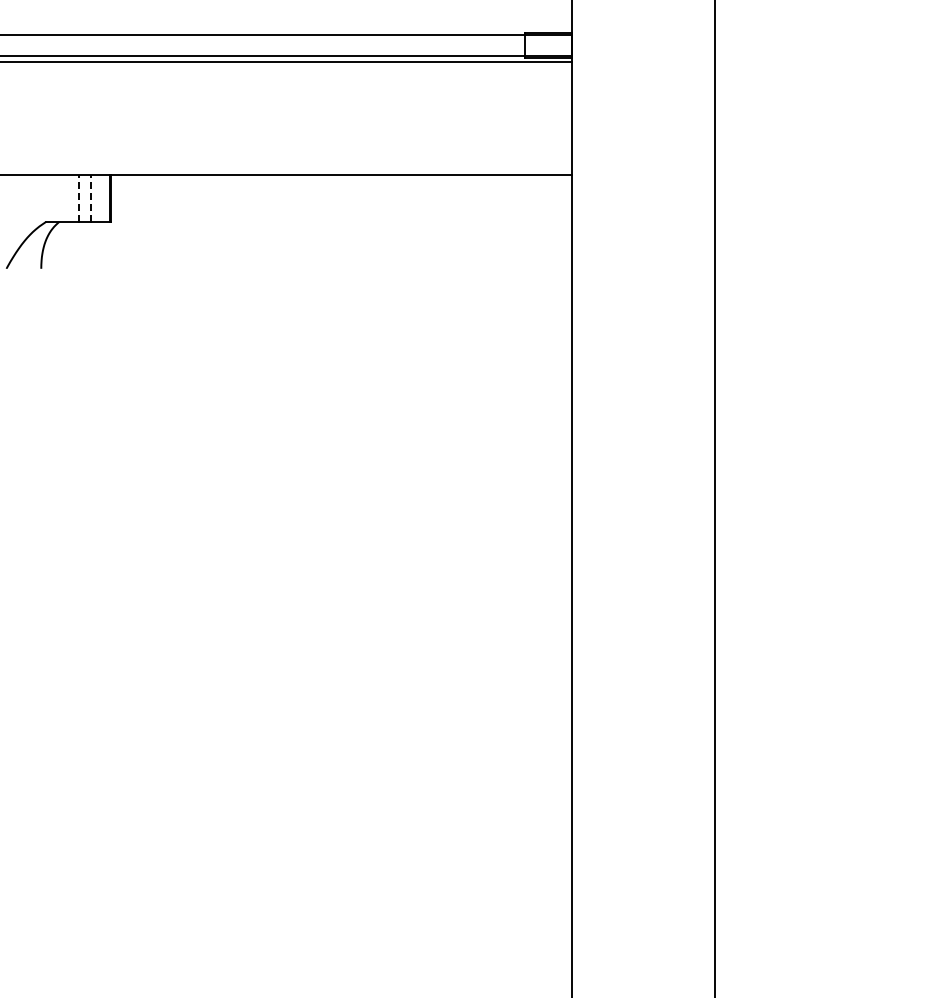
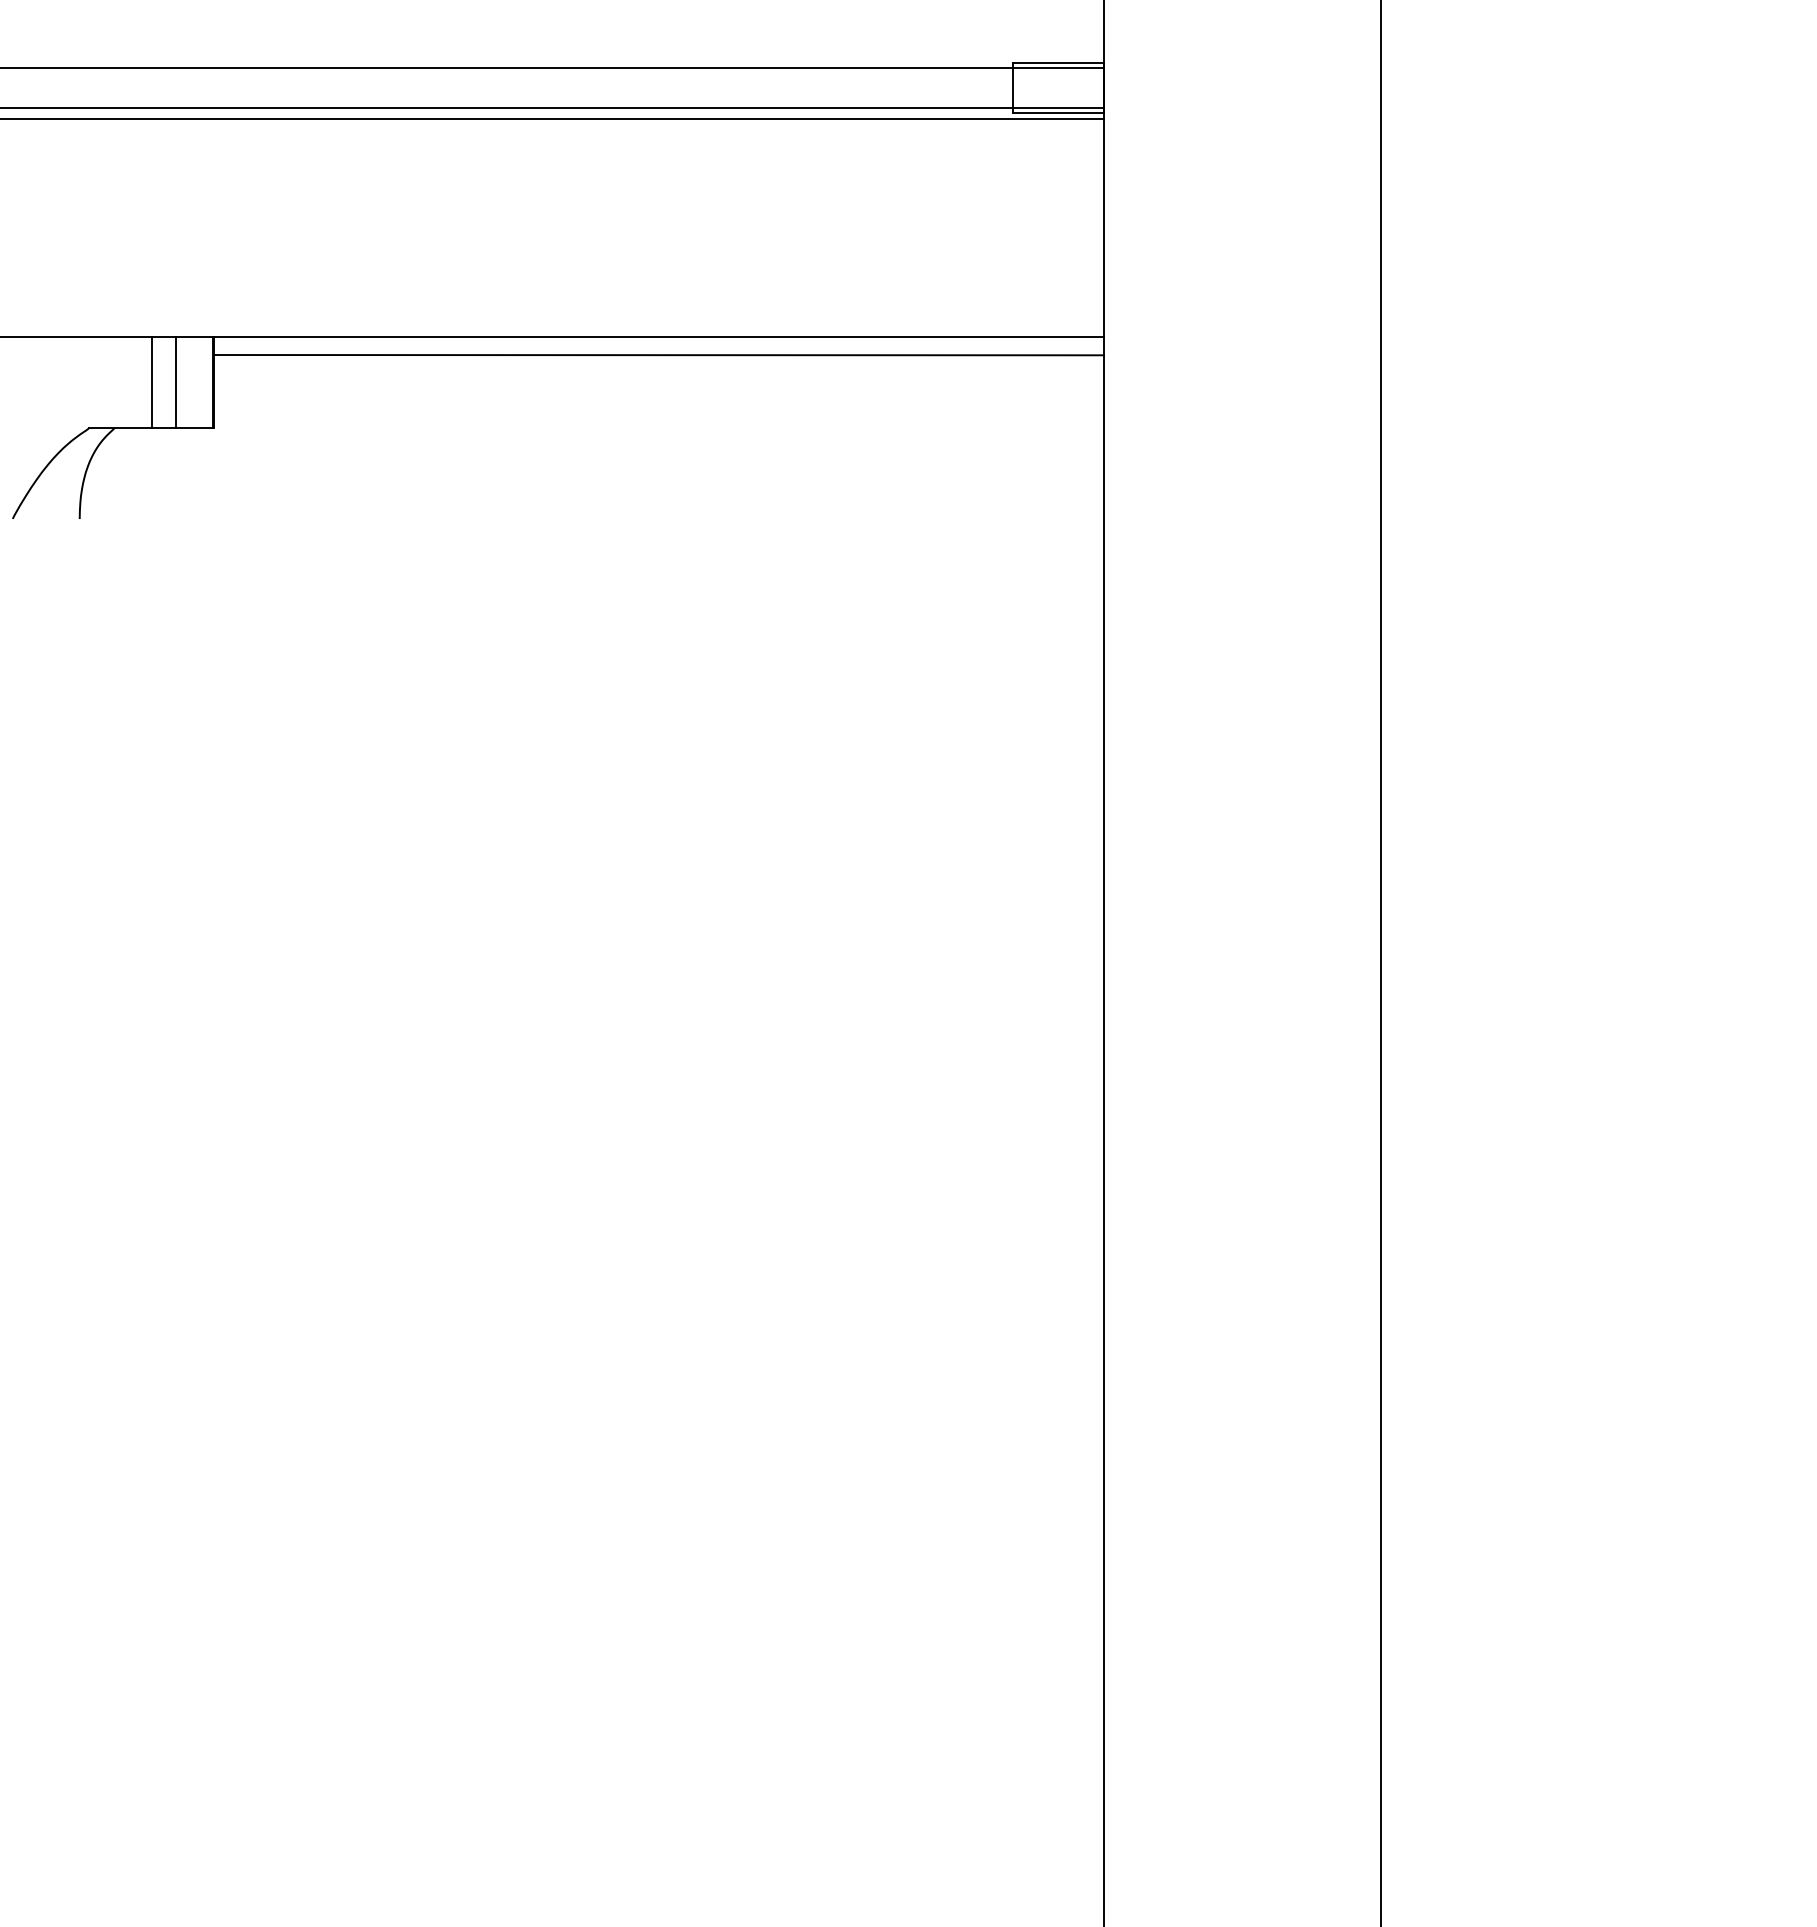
line: (341, 183) -> (659, 354), added
line: (78, 198) -> (151, 383), dashed -> solid
line: (91, 198) -> (176, 383), dashed -> solid

